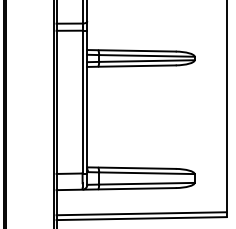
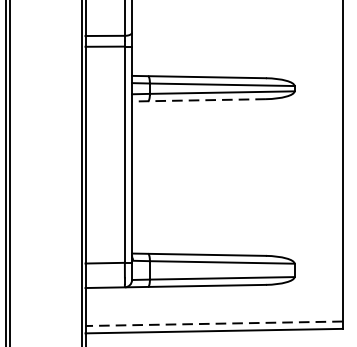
line: (131, 66) -> (198, 100), solid -> dashed
line: (141, 213) -> (214, 323), solid -> dashed

